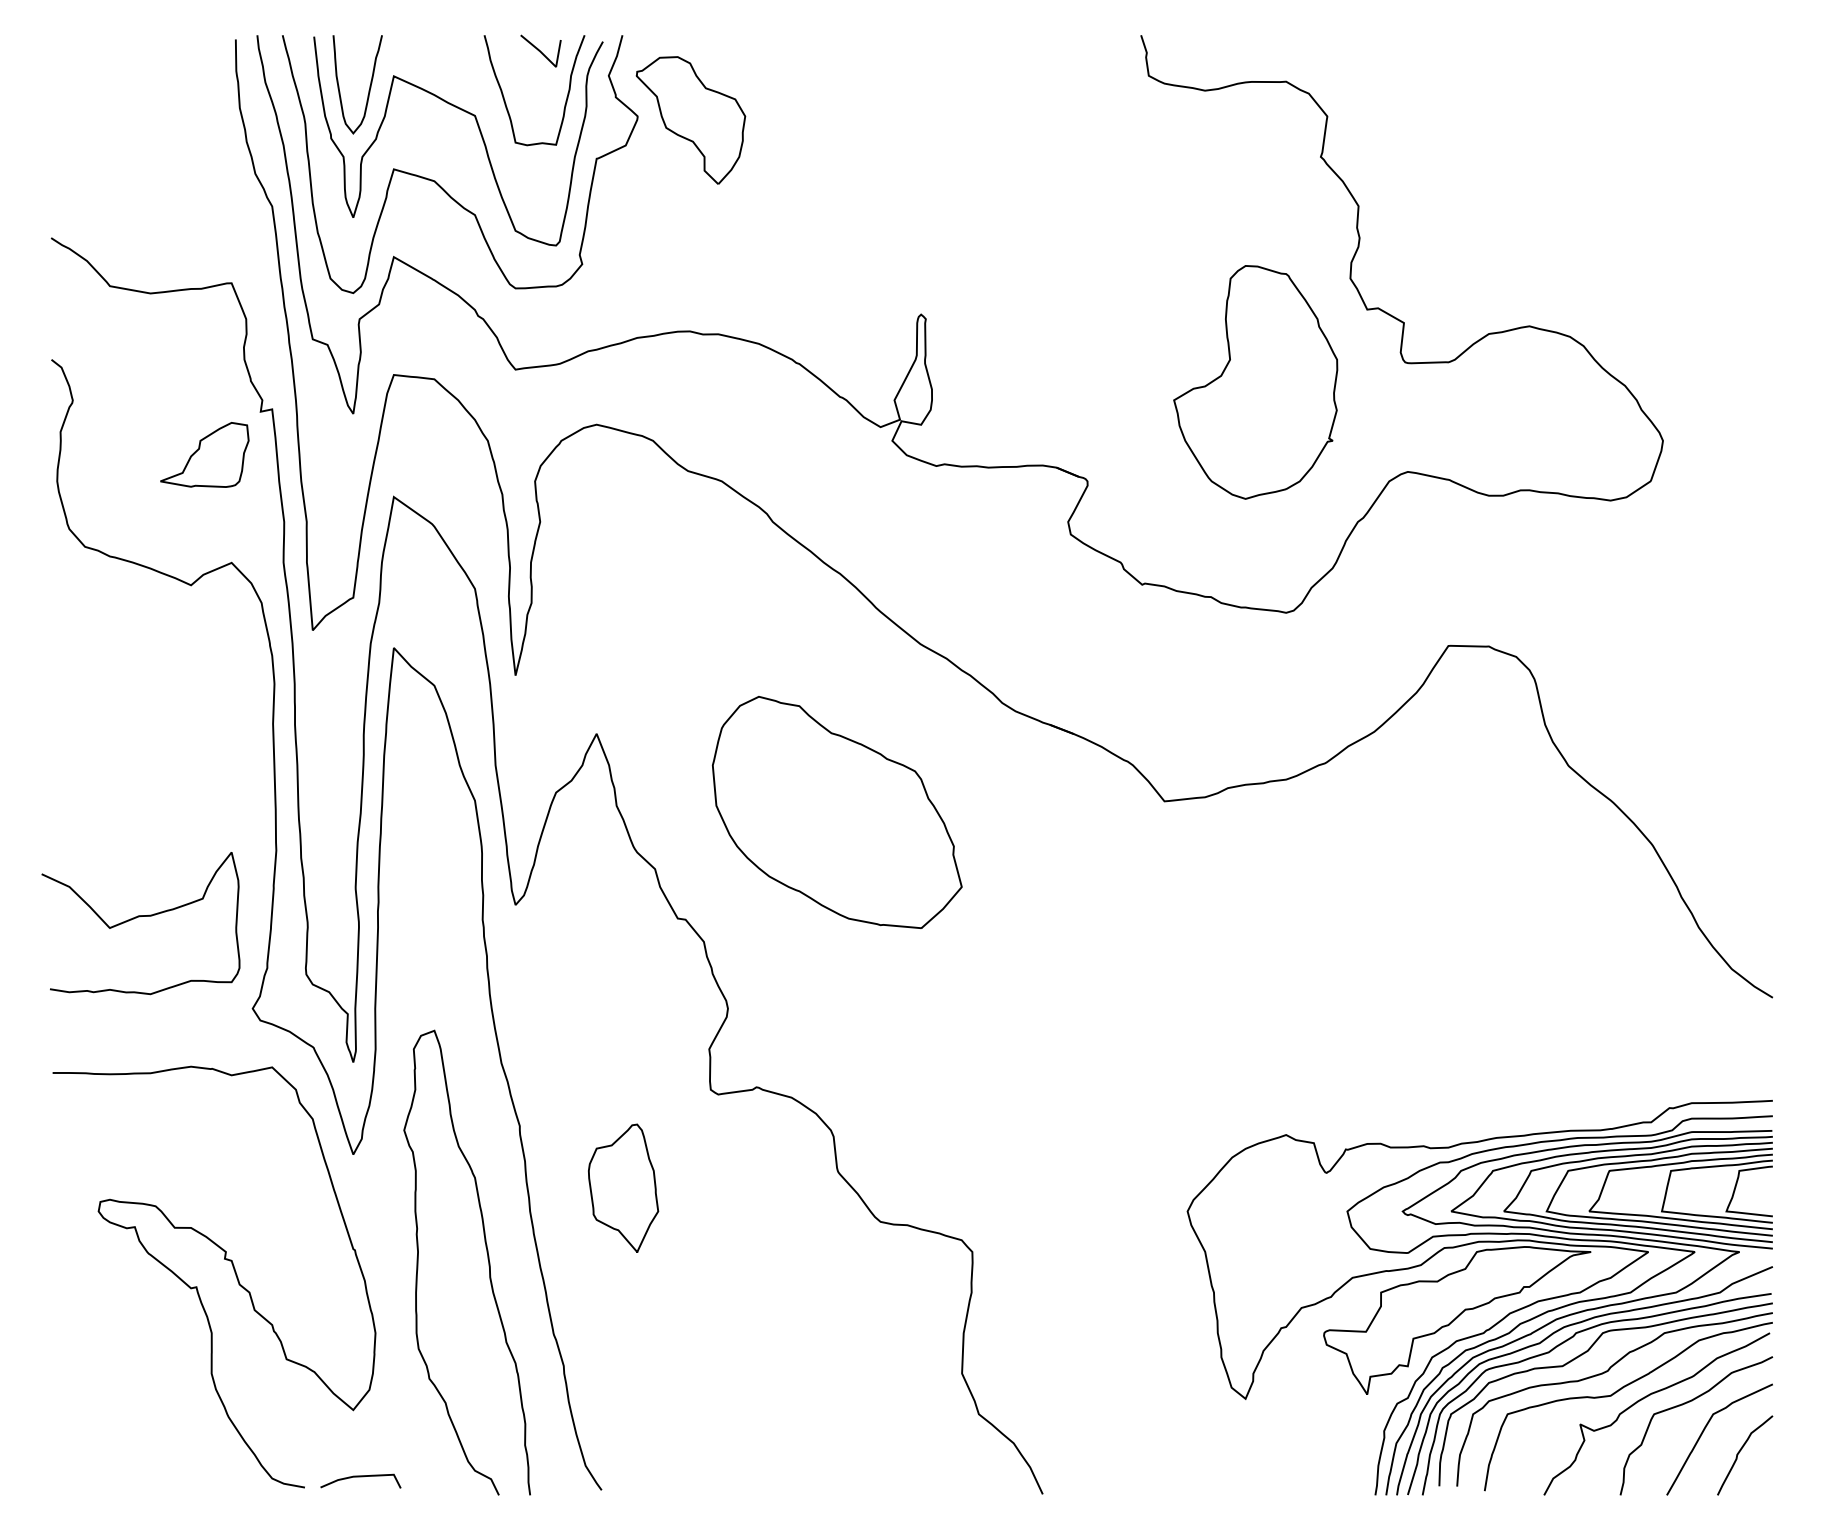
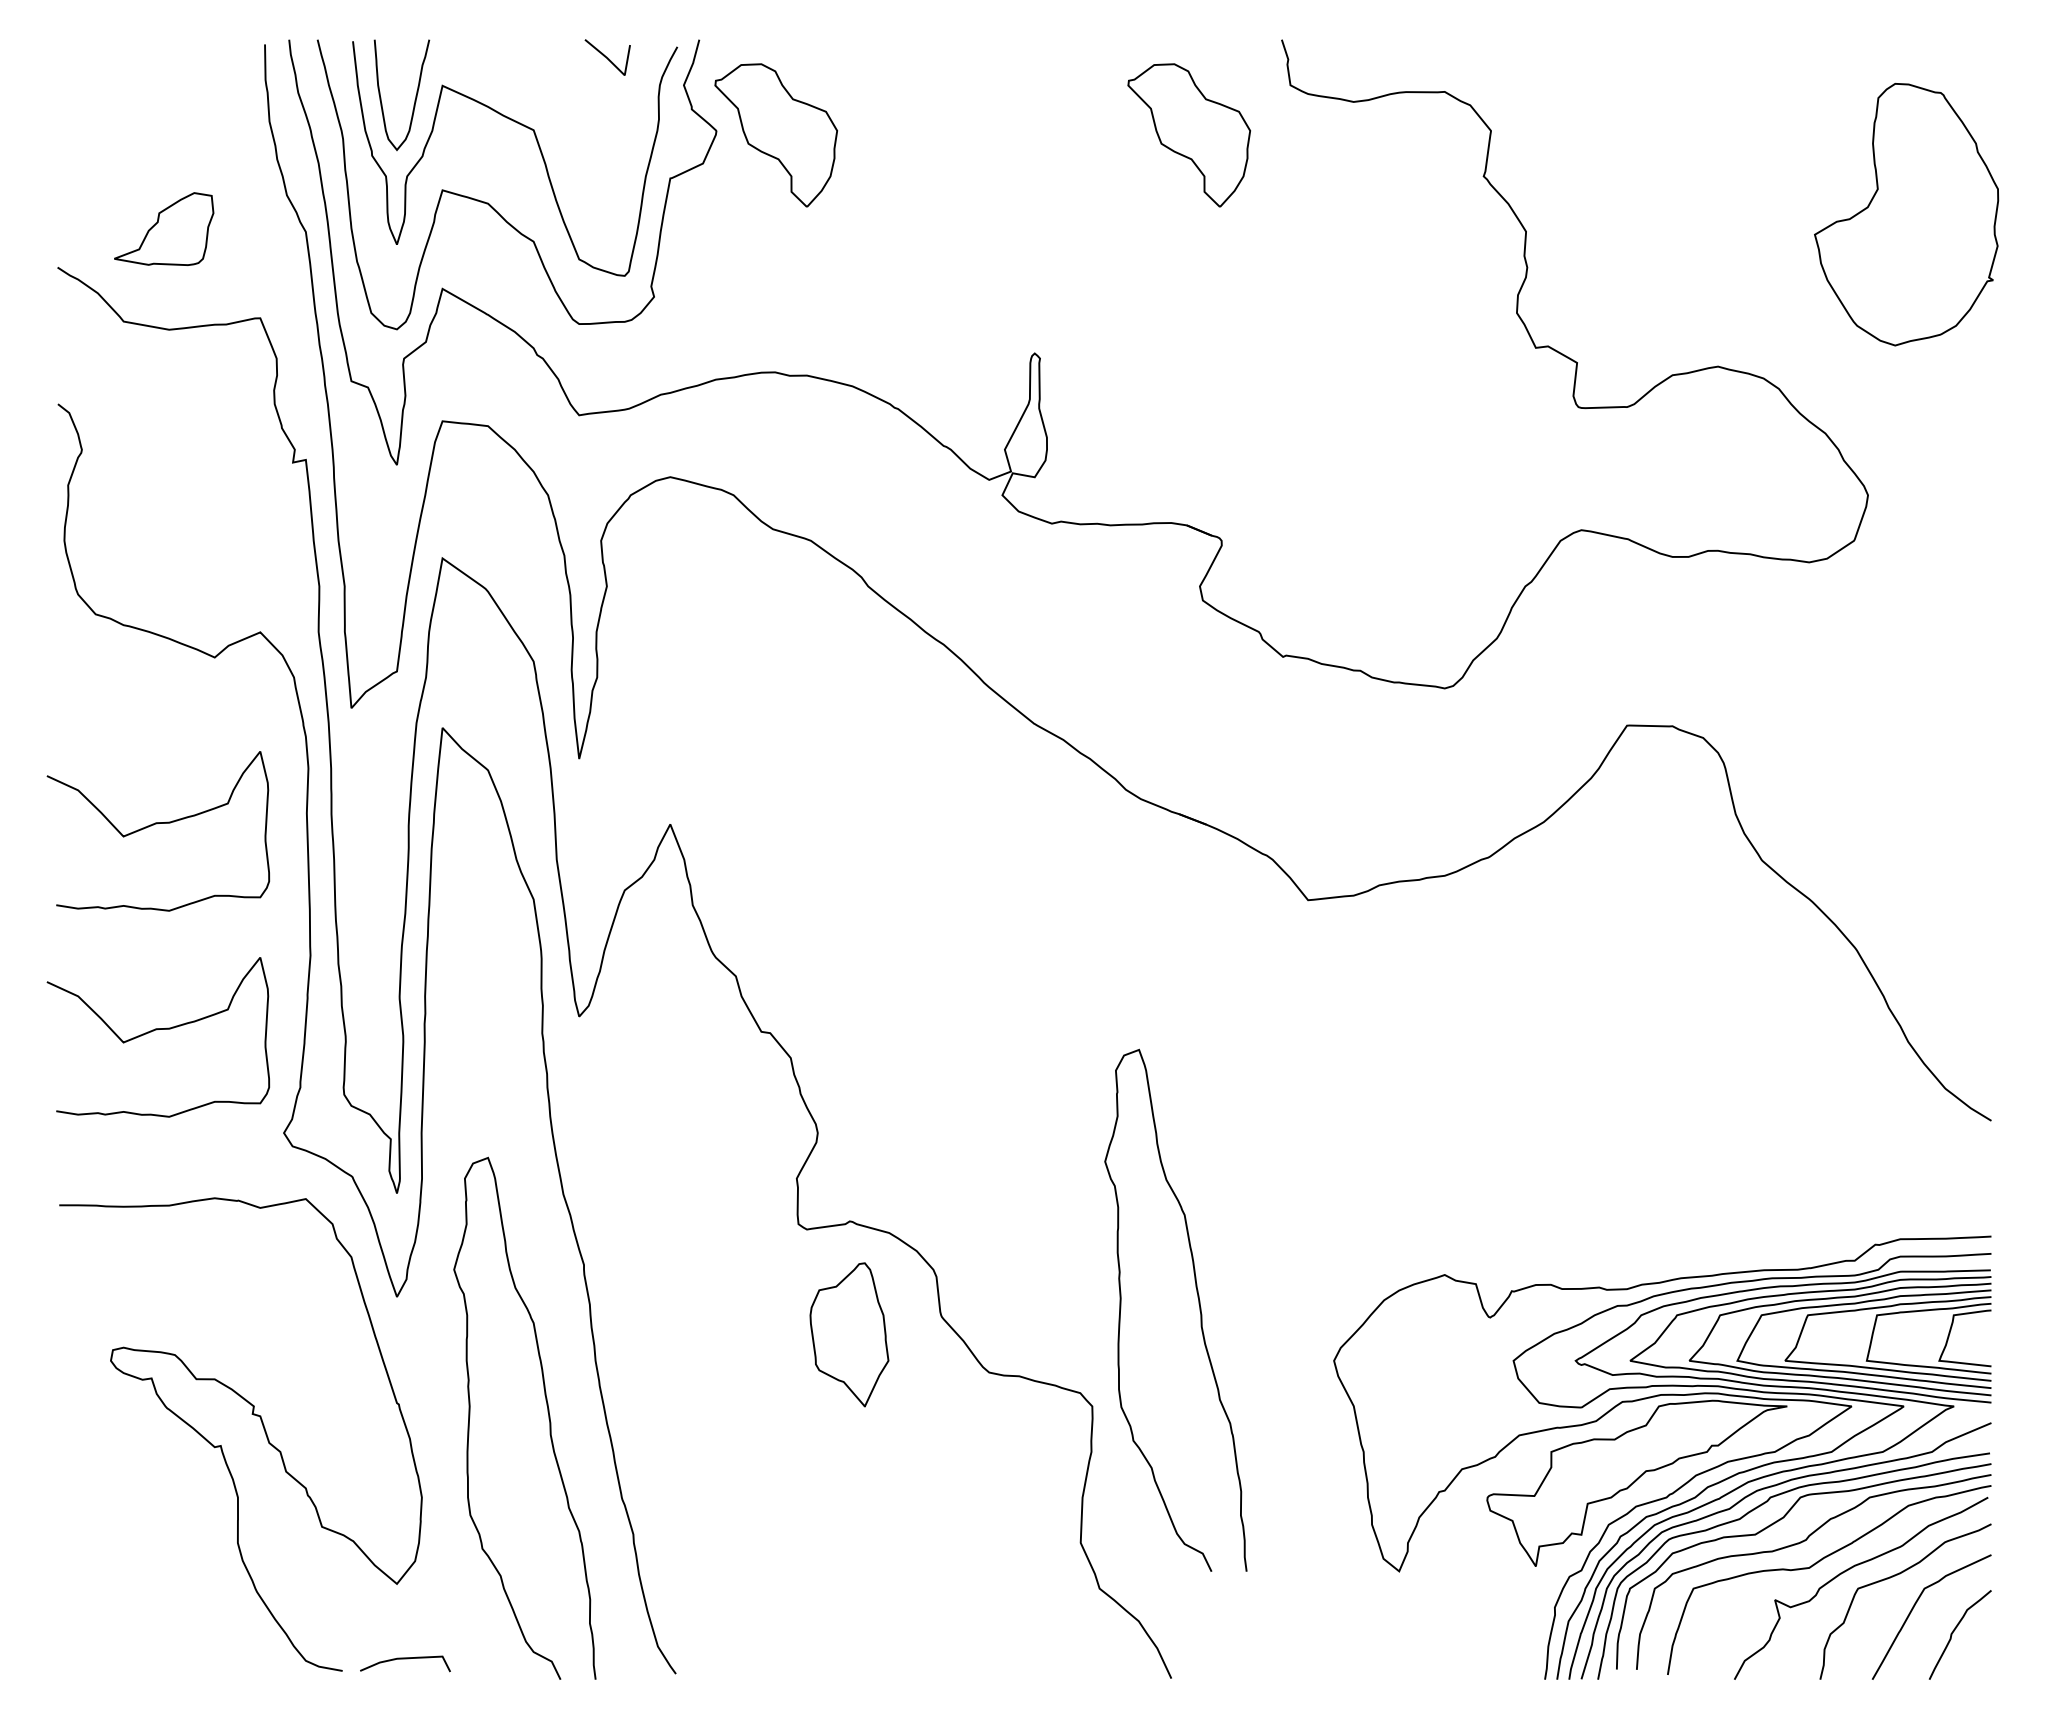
curve: (505, 99) -> (567, 111), removed
part: (1058, 120) -> (1188, 135), added
part: (1255, 382) -> (1906, 214), moved
part: (205, 454) -> (164, 228), moved
curve: (139, 733) -> (156, 824), added
part: (837, 812) -> (940, 912), removed
curve: (1066, 1161) -> (1198, 1304), added
part: (623, 1188) -> (849, 1334), moved

